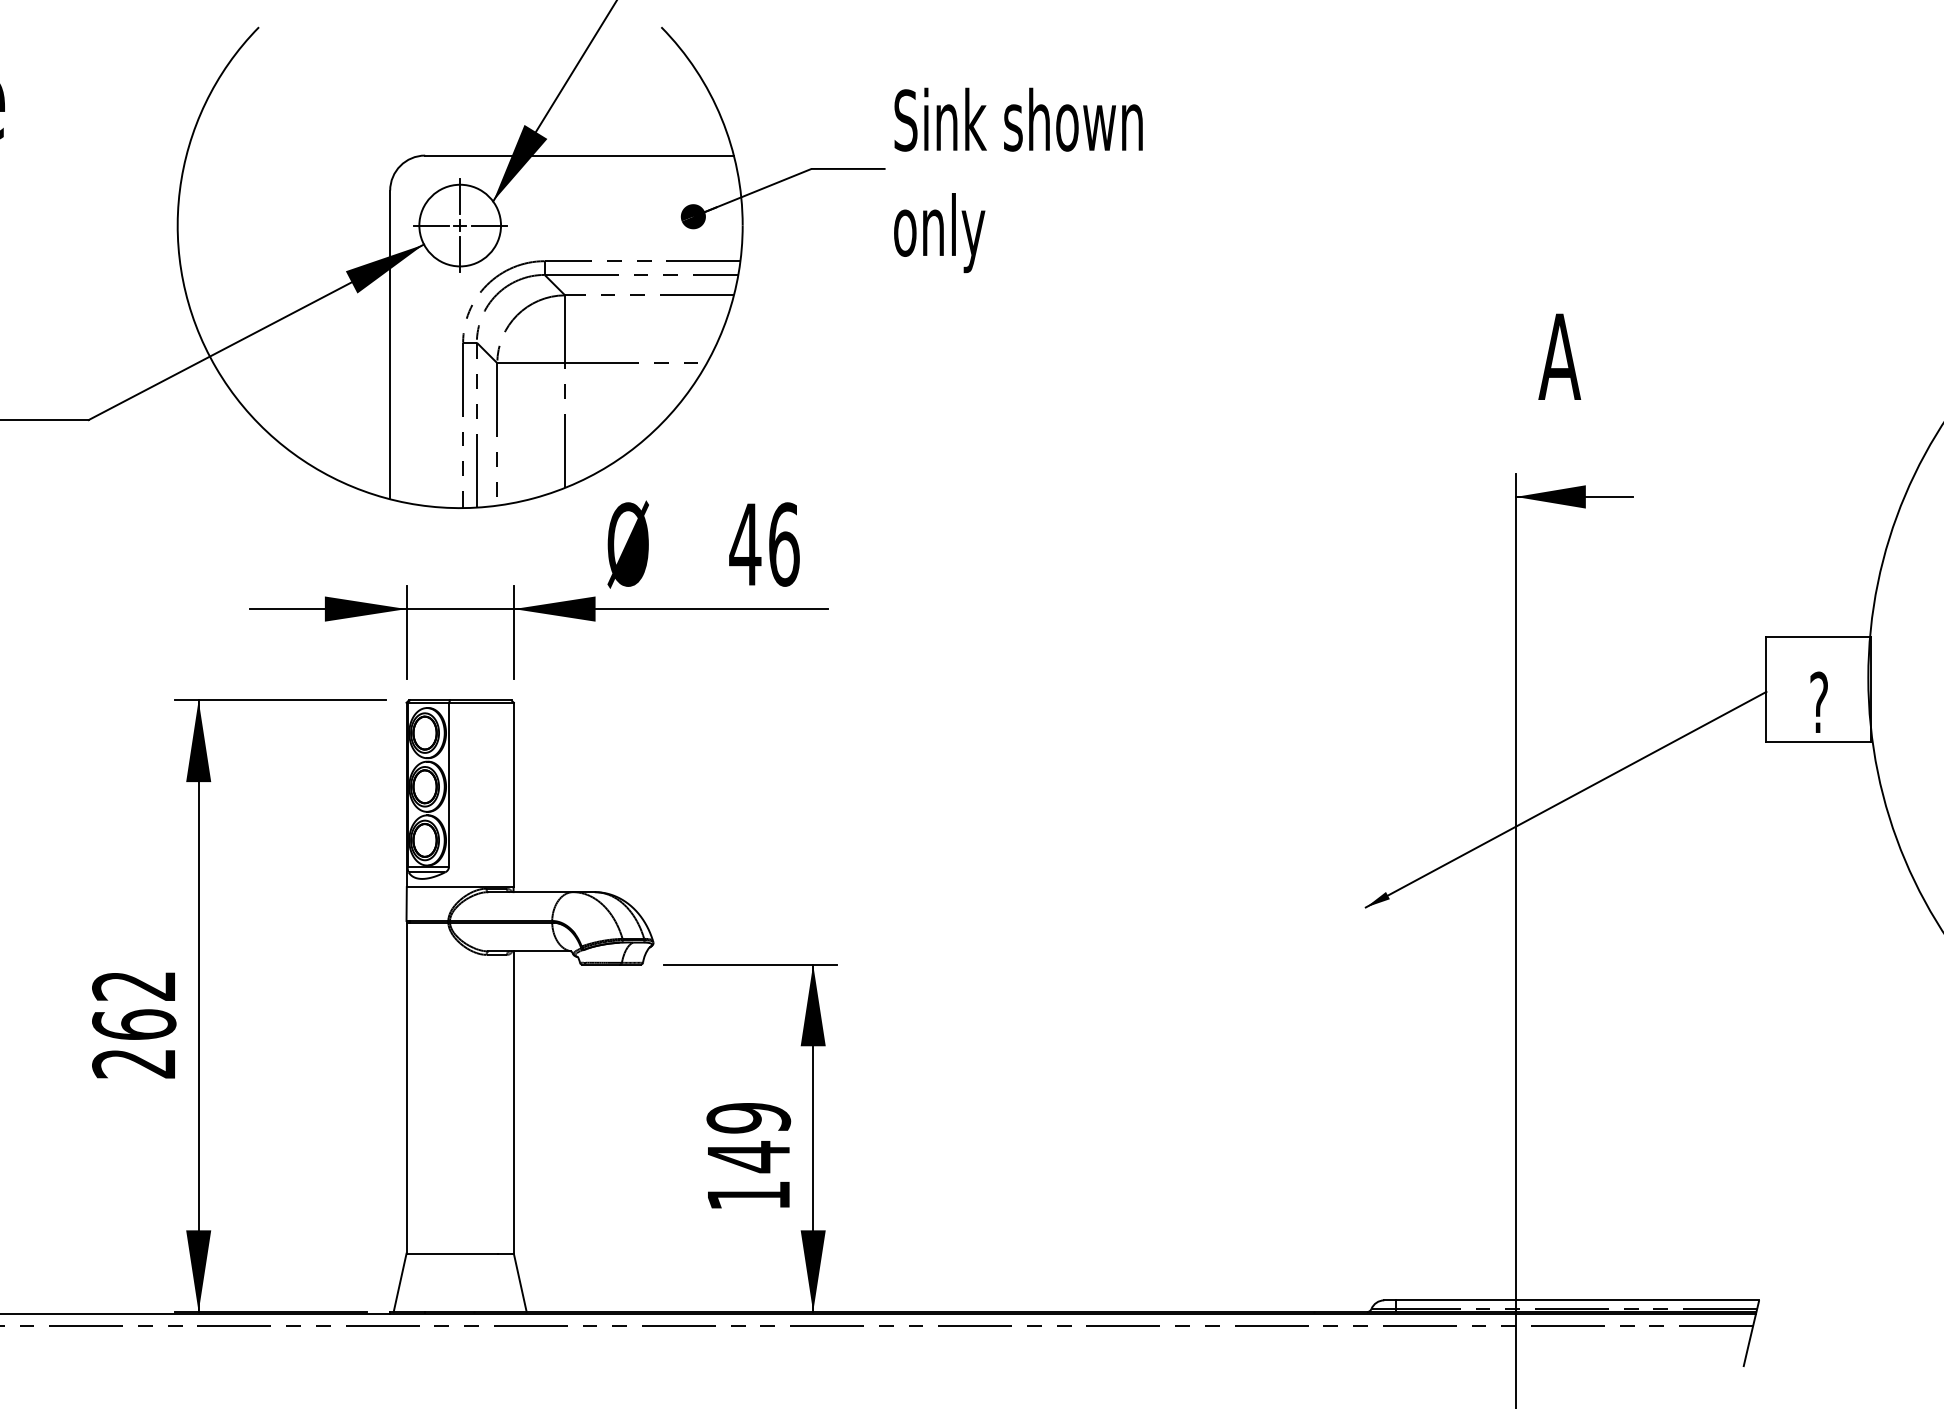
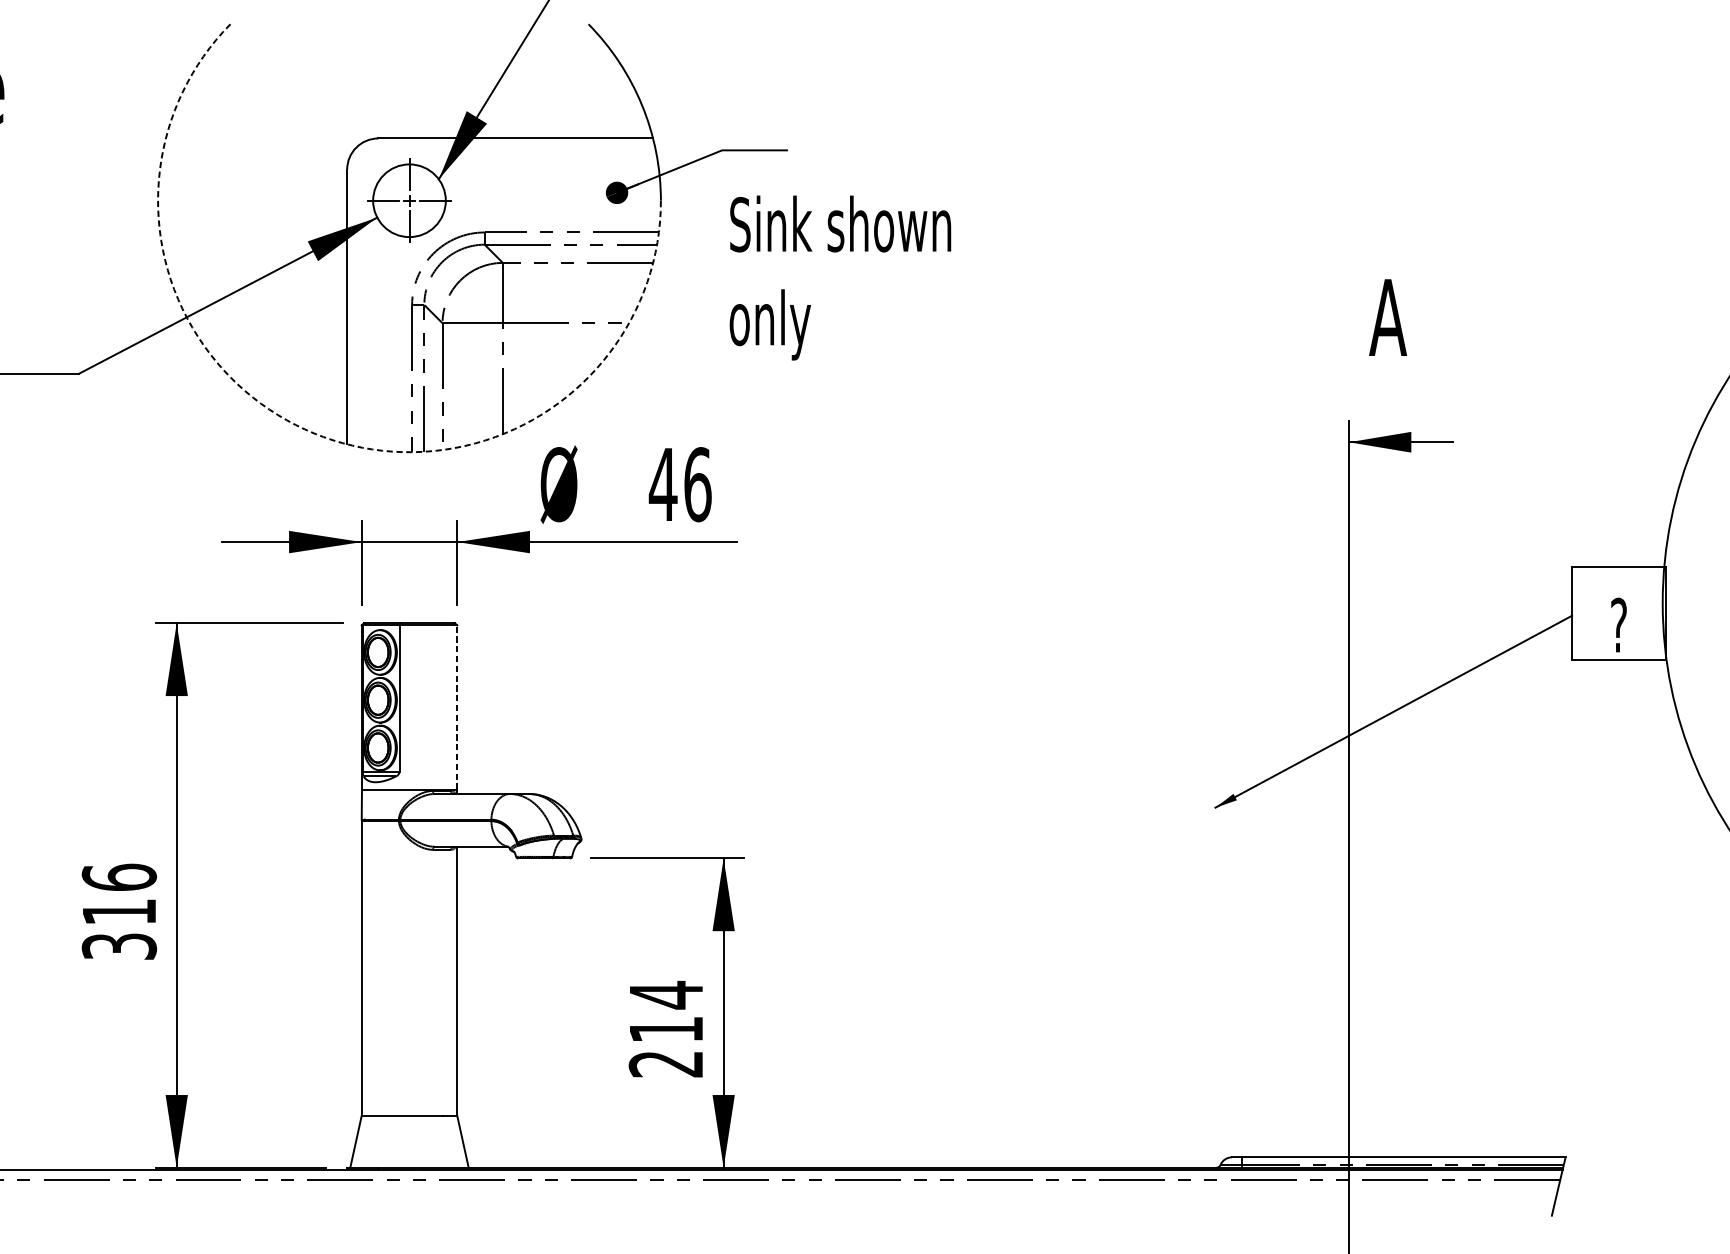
text: (1018, 180) -> (840, 278), moved
arc: (353, 486) -> (314, 432), solid -> dashed
line: (513, 794) -> (456, 707), solid -> dashed
text: (134, 1024) -> (119, 911), 262 -> 316
text: (748, 1156) -> (666, 1029), 149 -> 214

